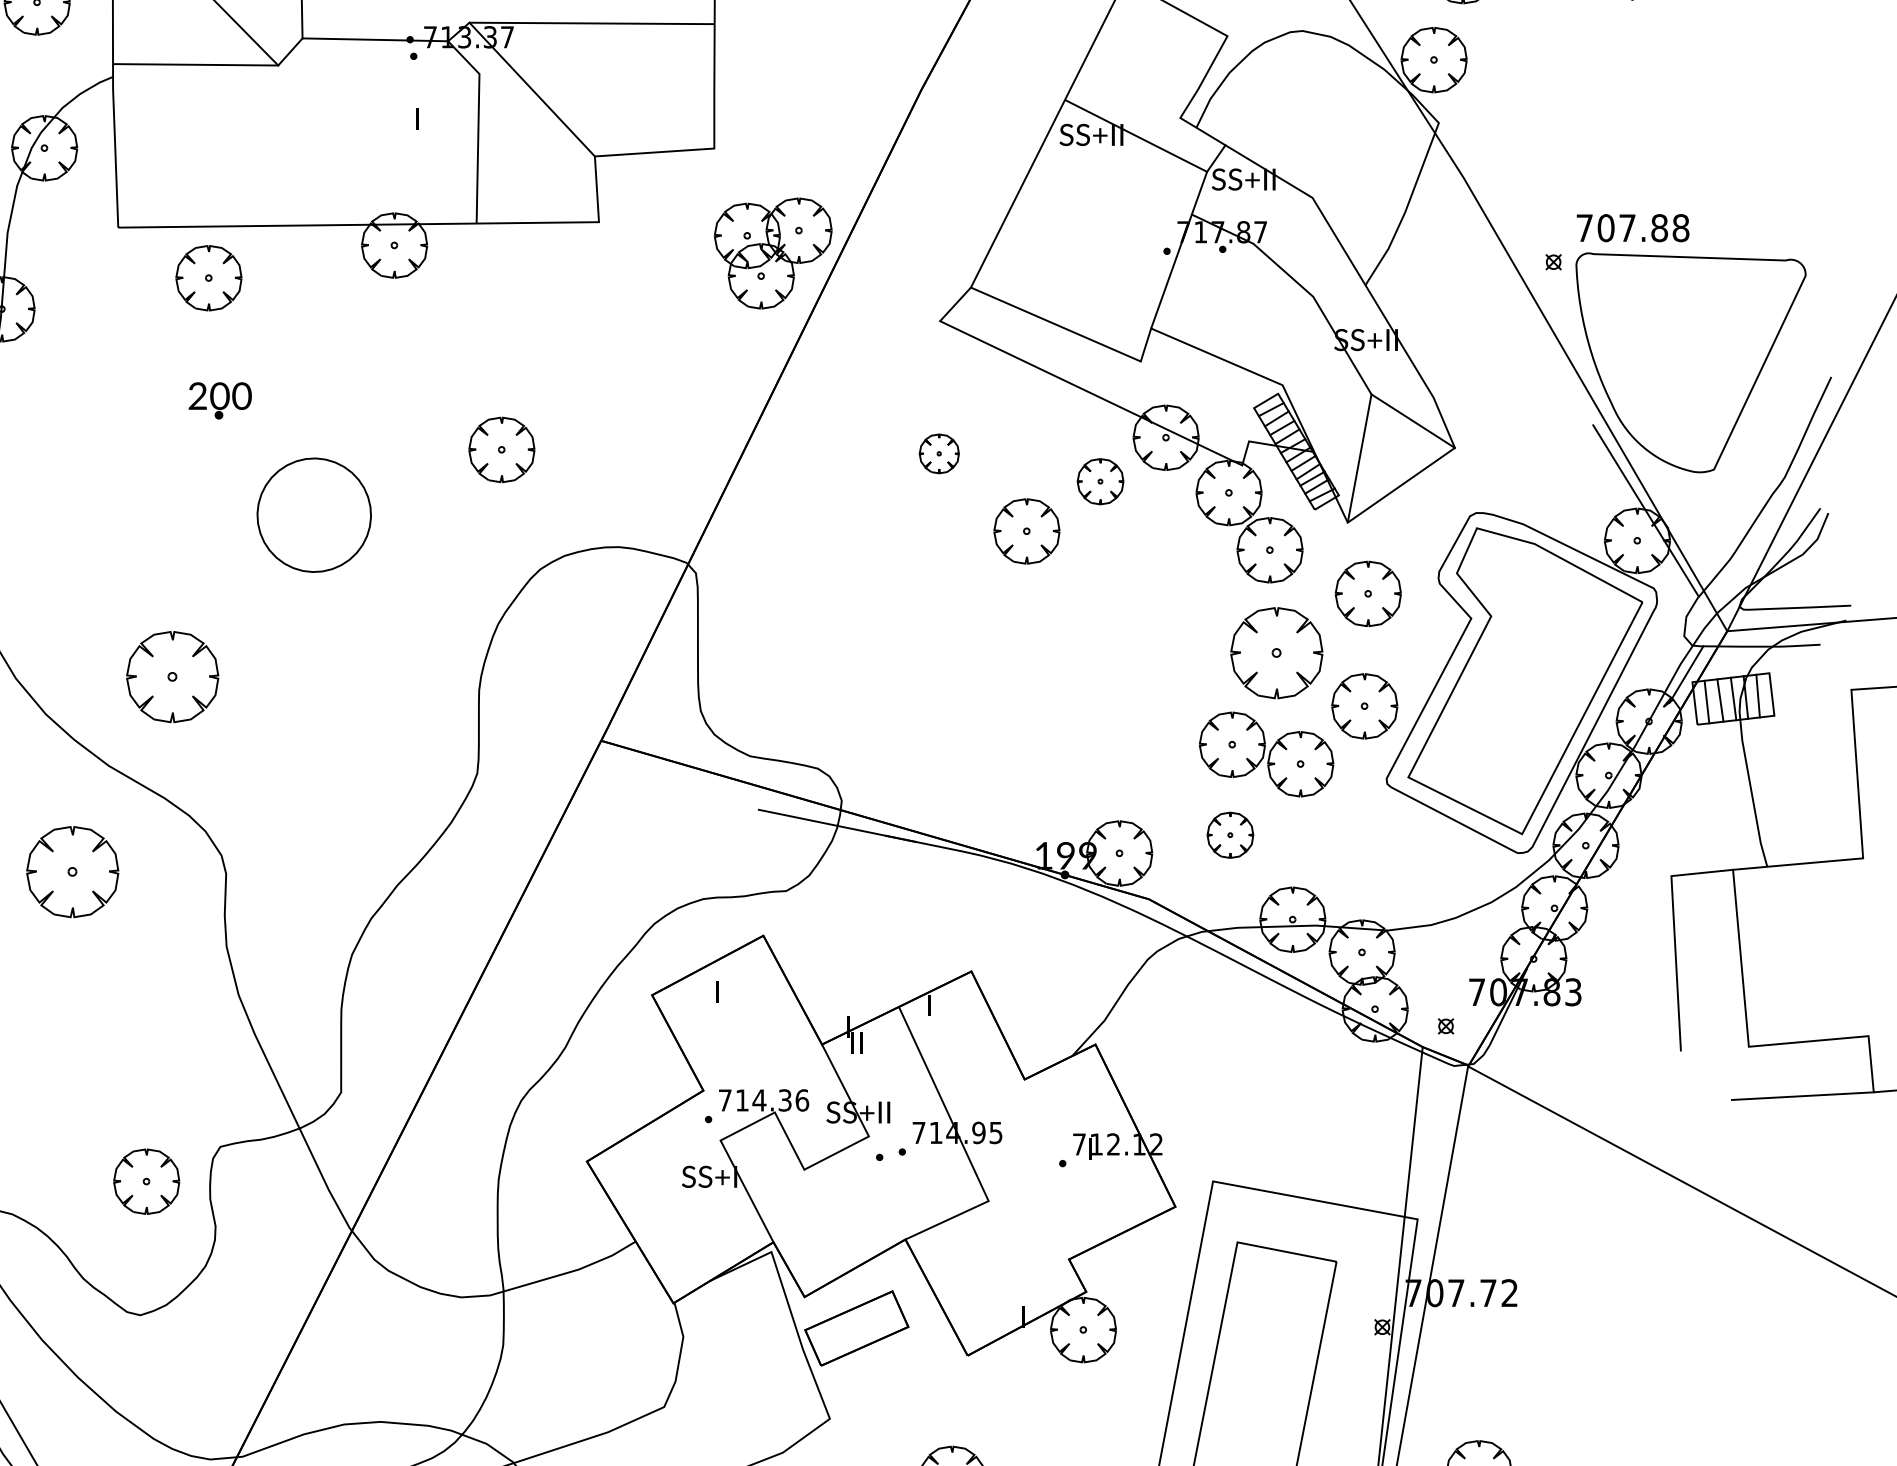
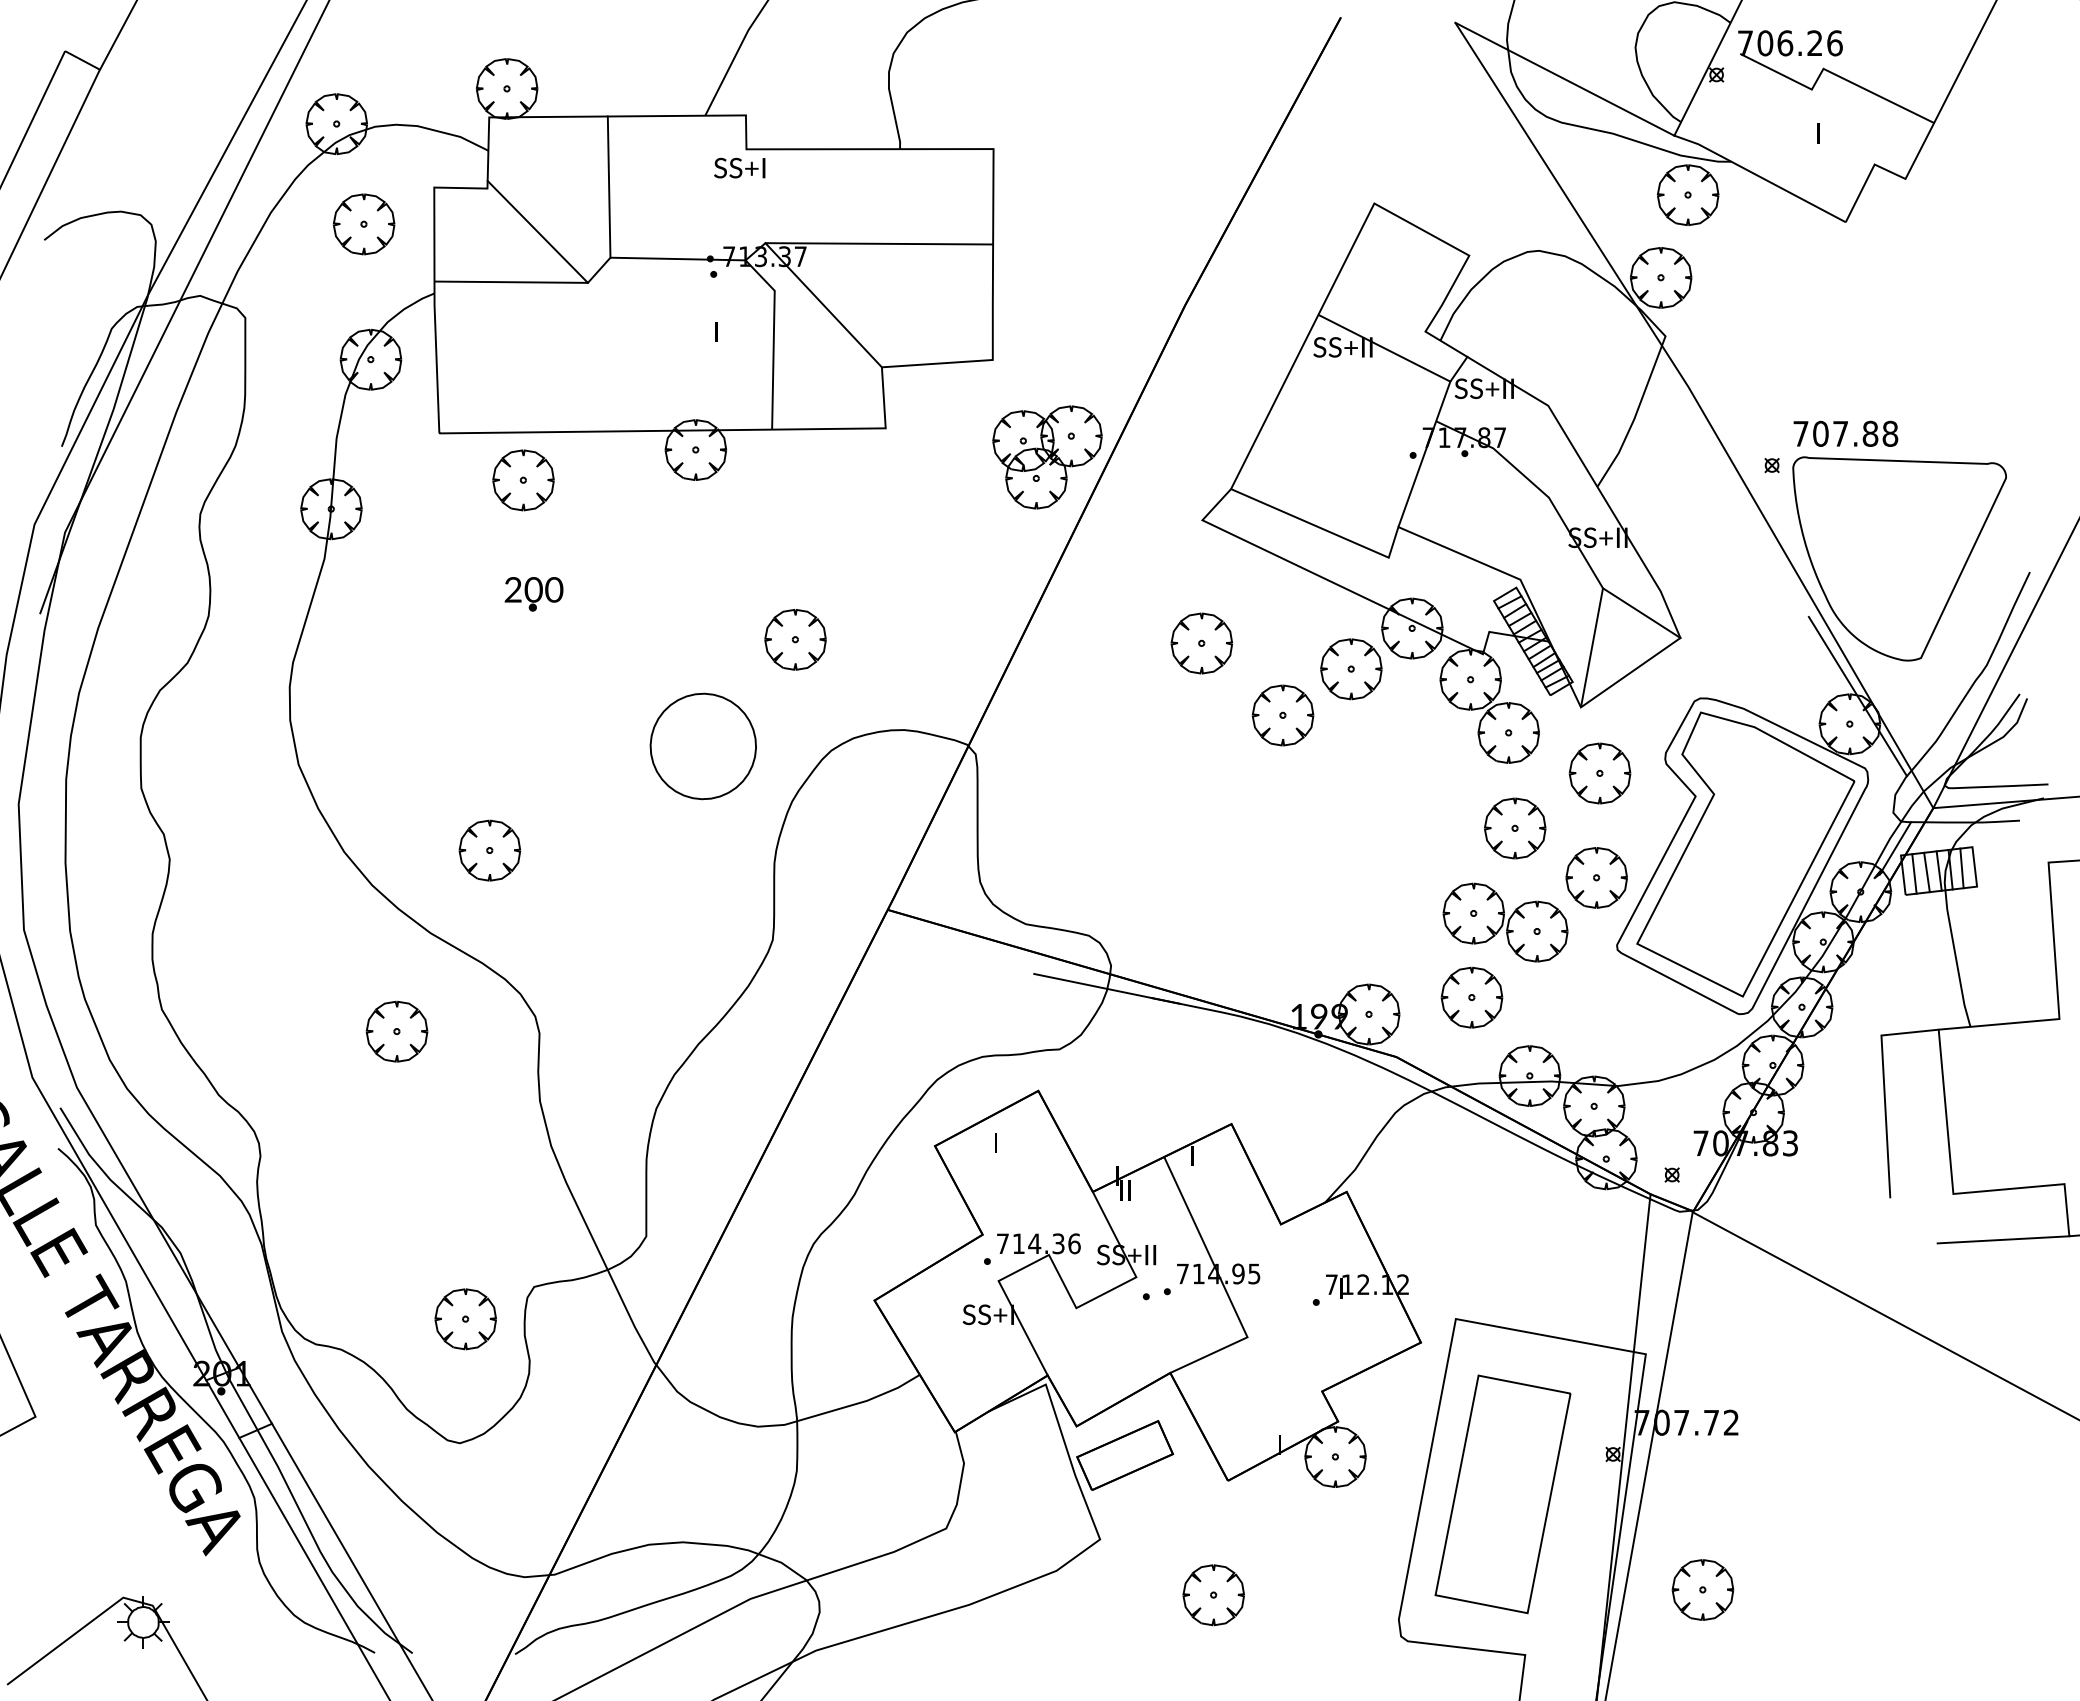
part: (939, 453) -> (1201, 643), size x1.67
part: (1100, 481) -> (1351, 669), size x1.43
part: (313, 515) -> (702, 746), moved
part: (1277, 653) -> (1515, 828), size x0.71
part: (172, 676) -> (489, 850), size x0.71
part: (1229, 835) -> (1471, 997), size x1.43
part: (72, 871) -> (396, 1031), size x0.71

